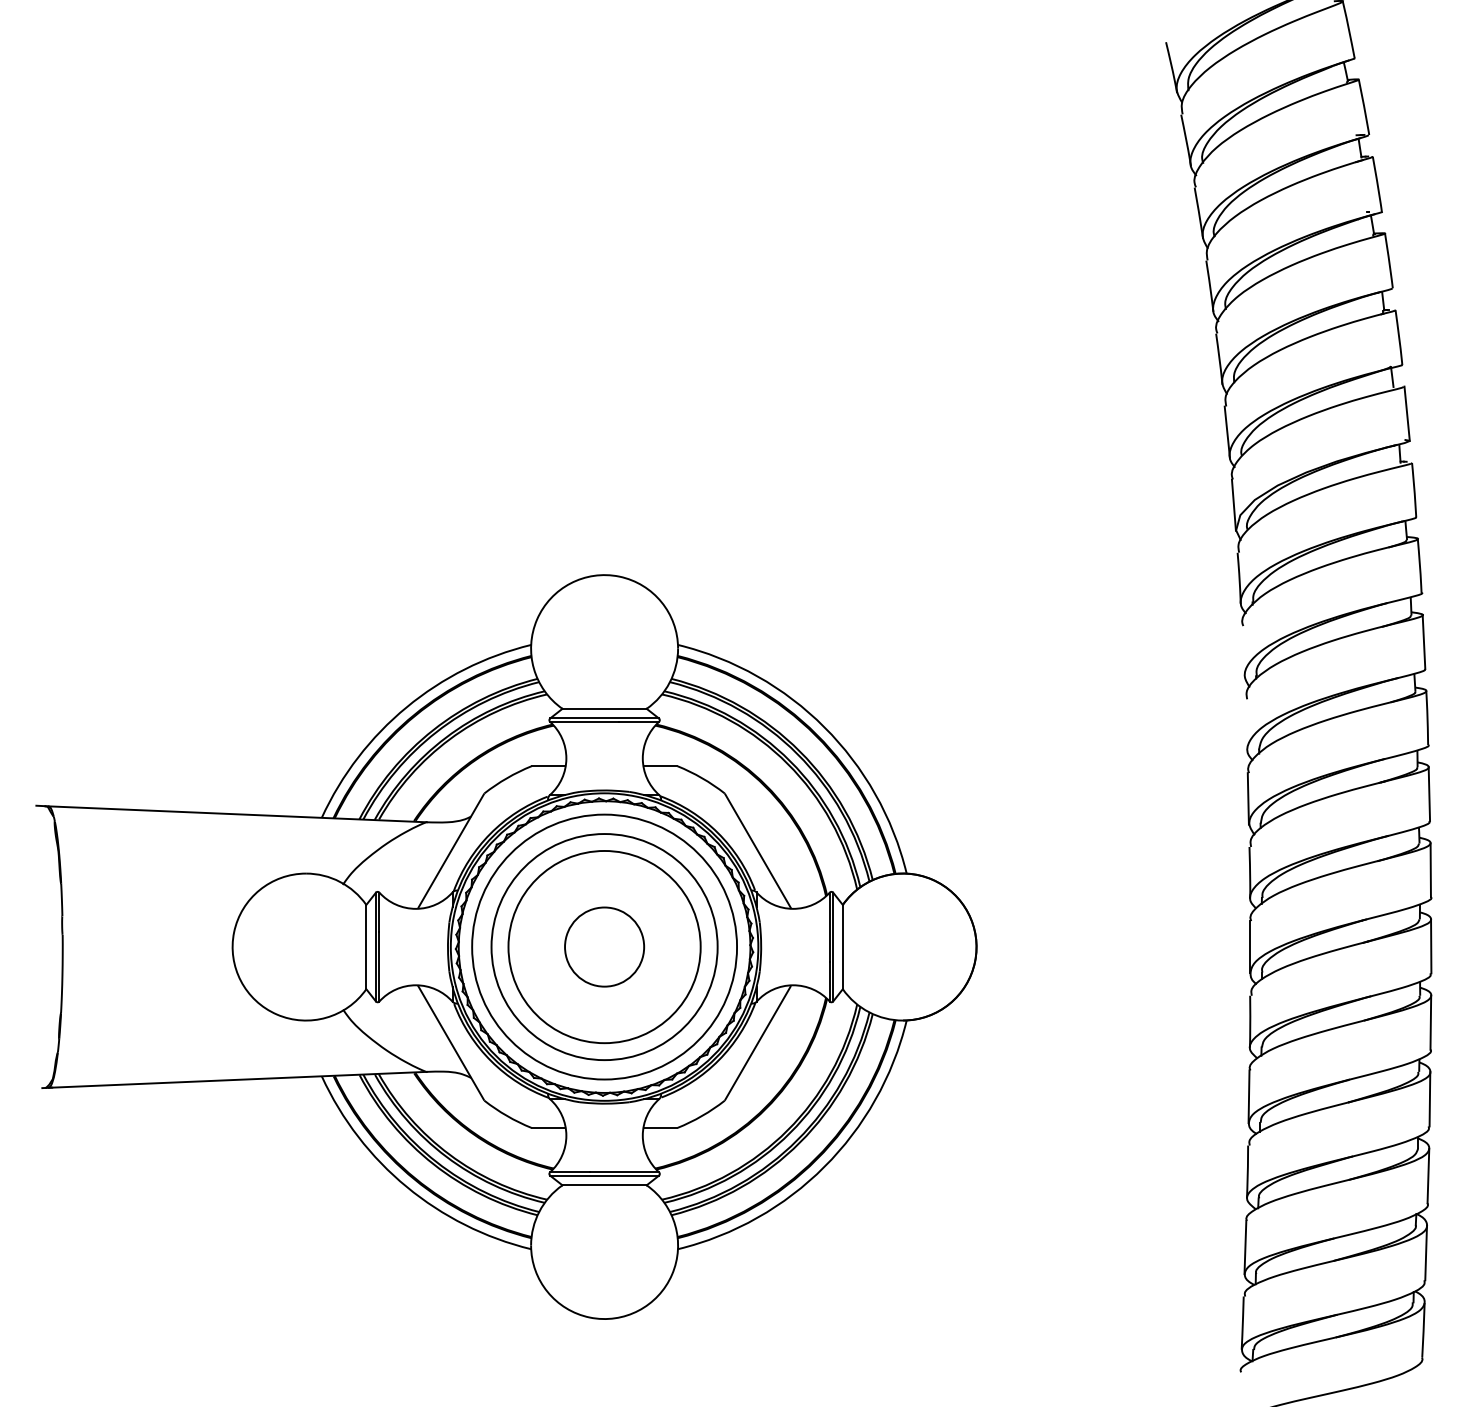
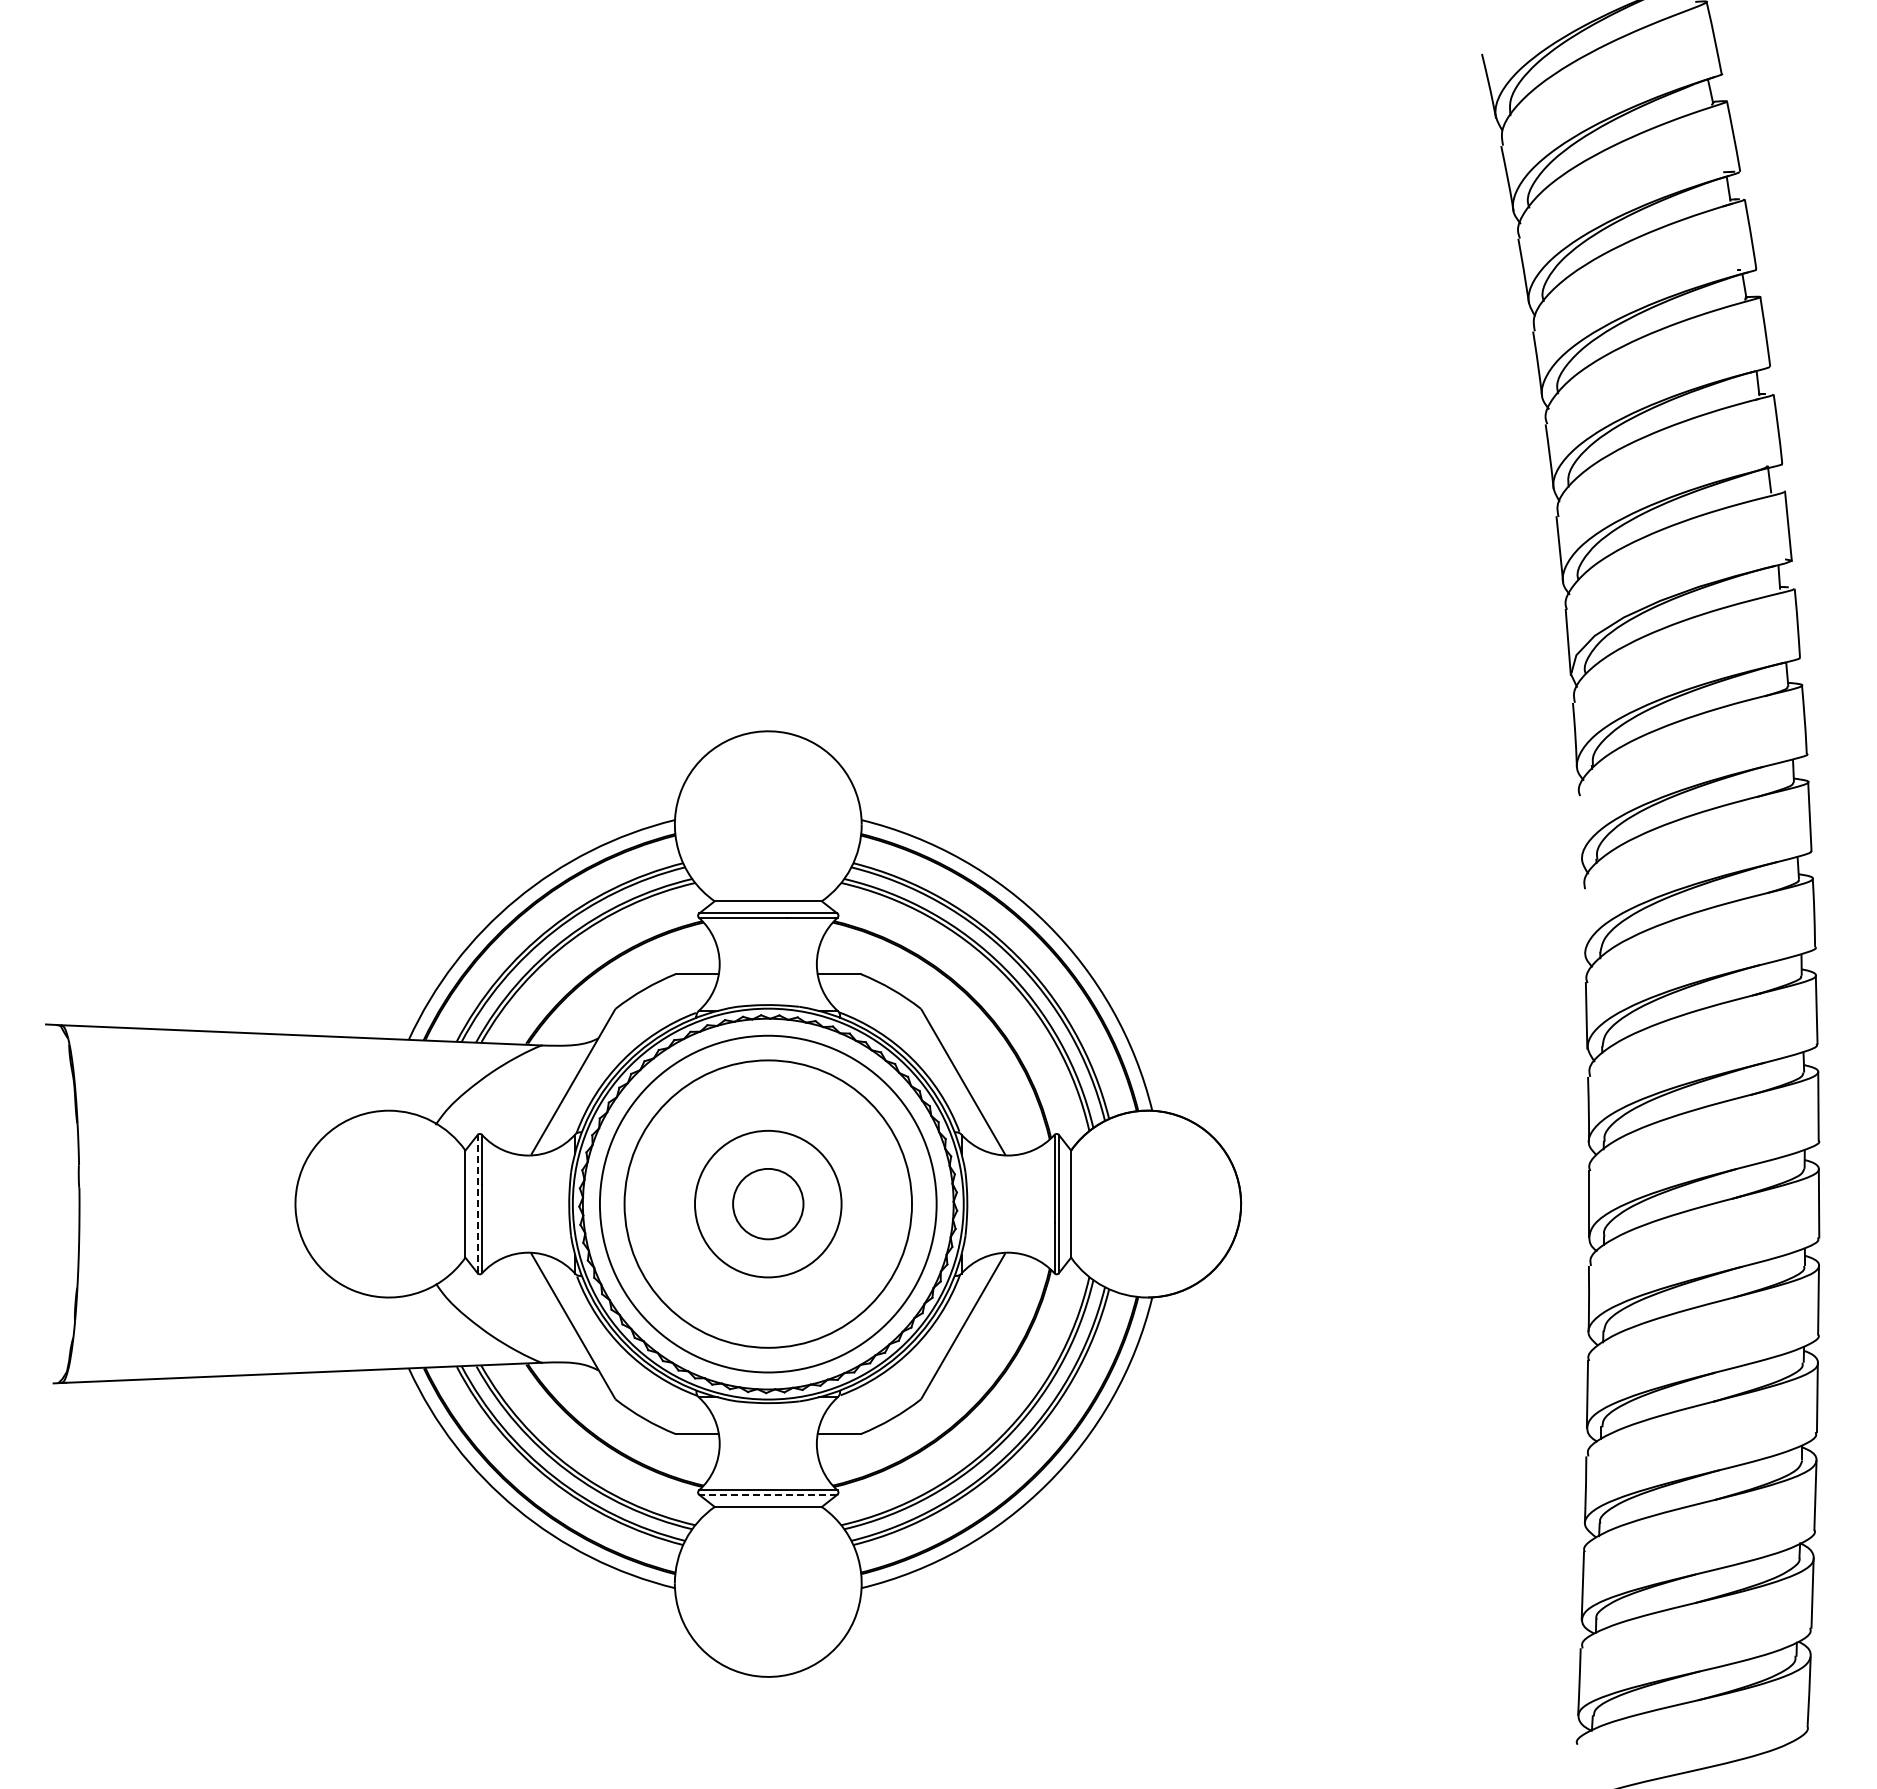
line: (375, 946) -> (477, 1203), solid -> dashed
circle: (603, 946) -> (767, 1203), size x0.7
circle: (604, 946) -> (768, 1203), size x0.6
line: (603, 1175) -> (767, 1494), solid -> dashed

